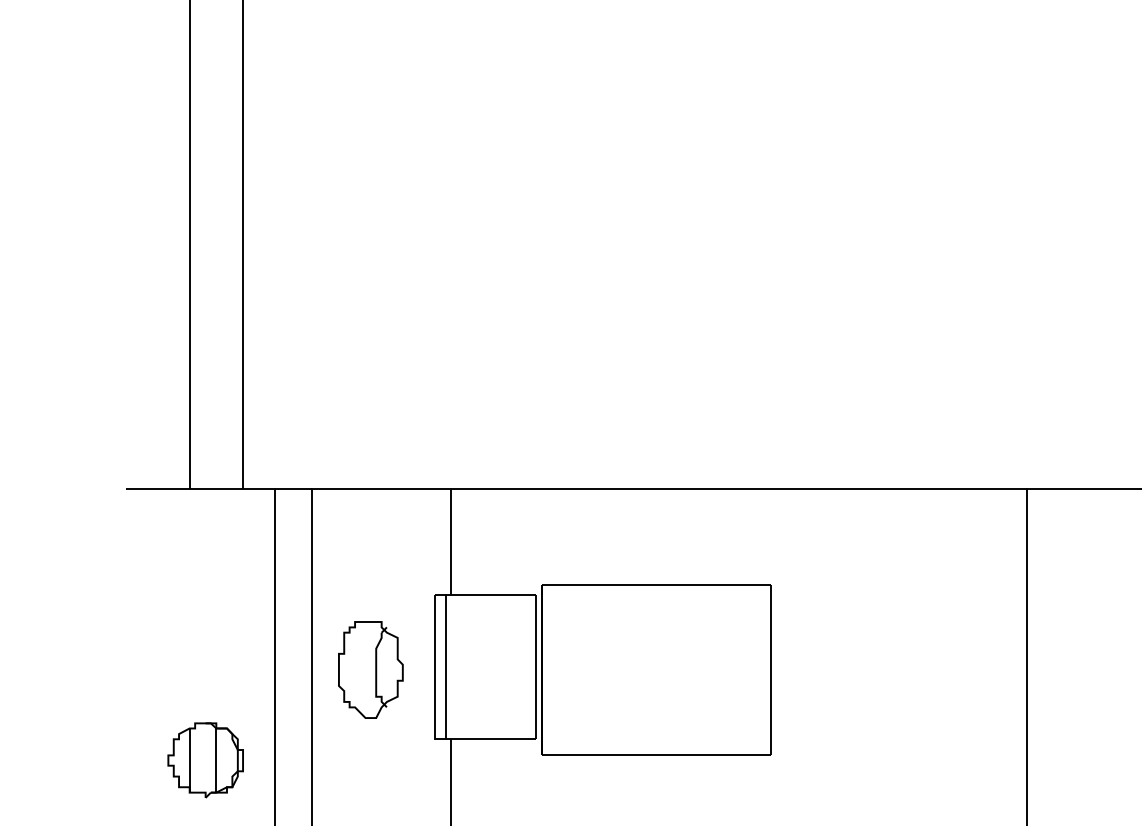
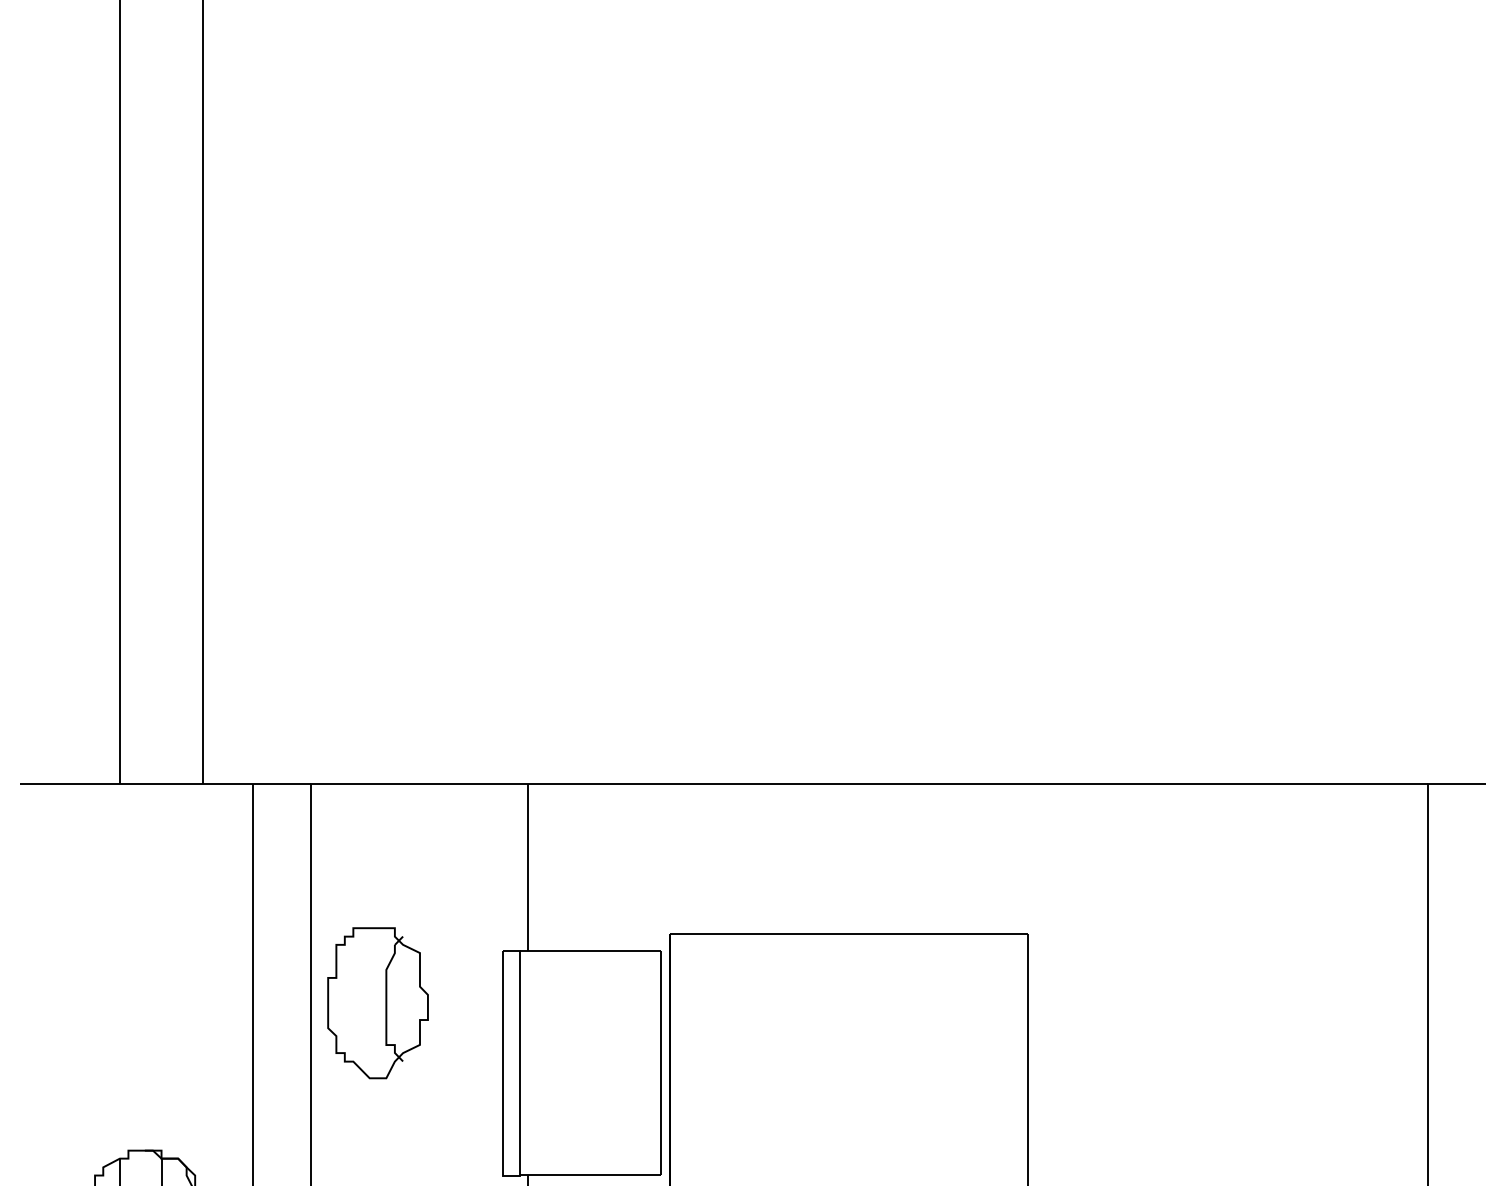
part: (370, 669) -> (377, 1002), moved

